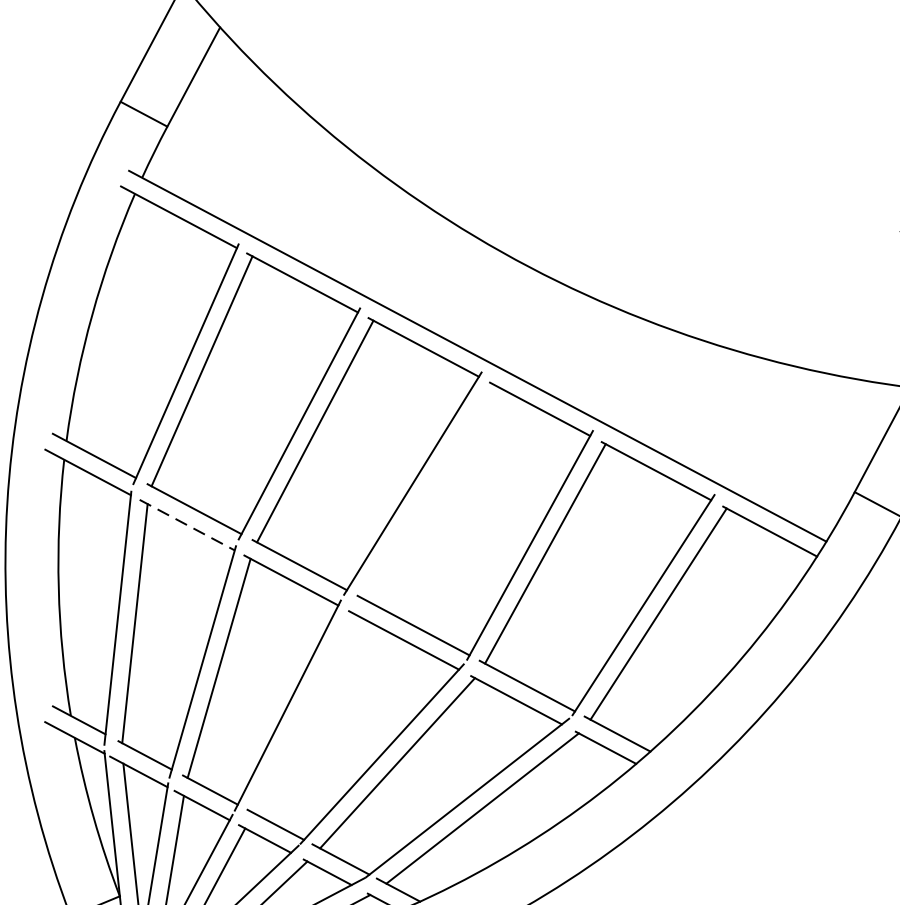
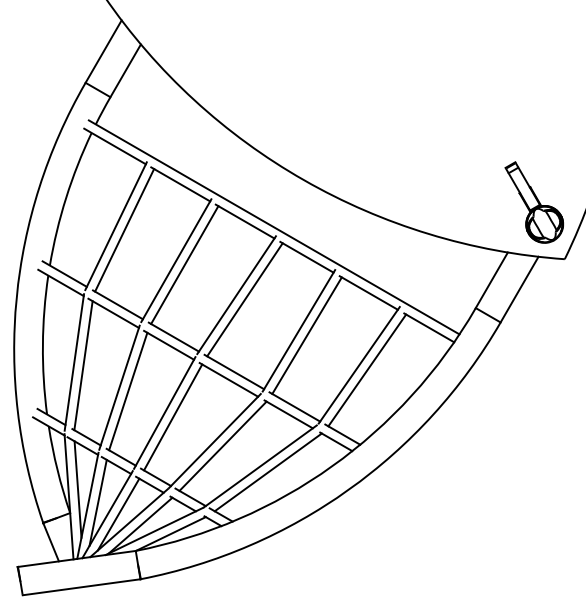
line: (427, 491) -> (244, 299), added
line: (188, 525) -> (114, 313), dashed -> solid
line: (304, 713) -> (173, 417), added

